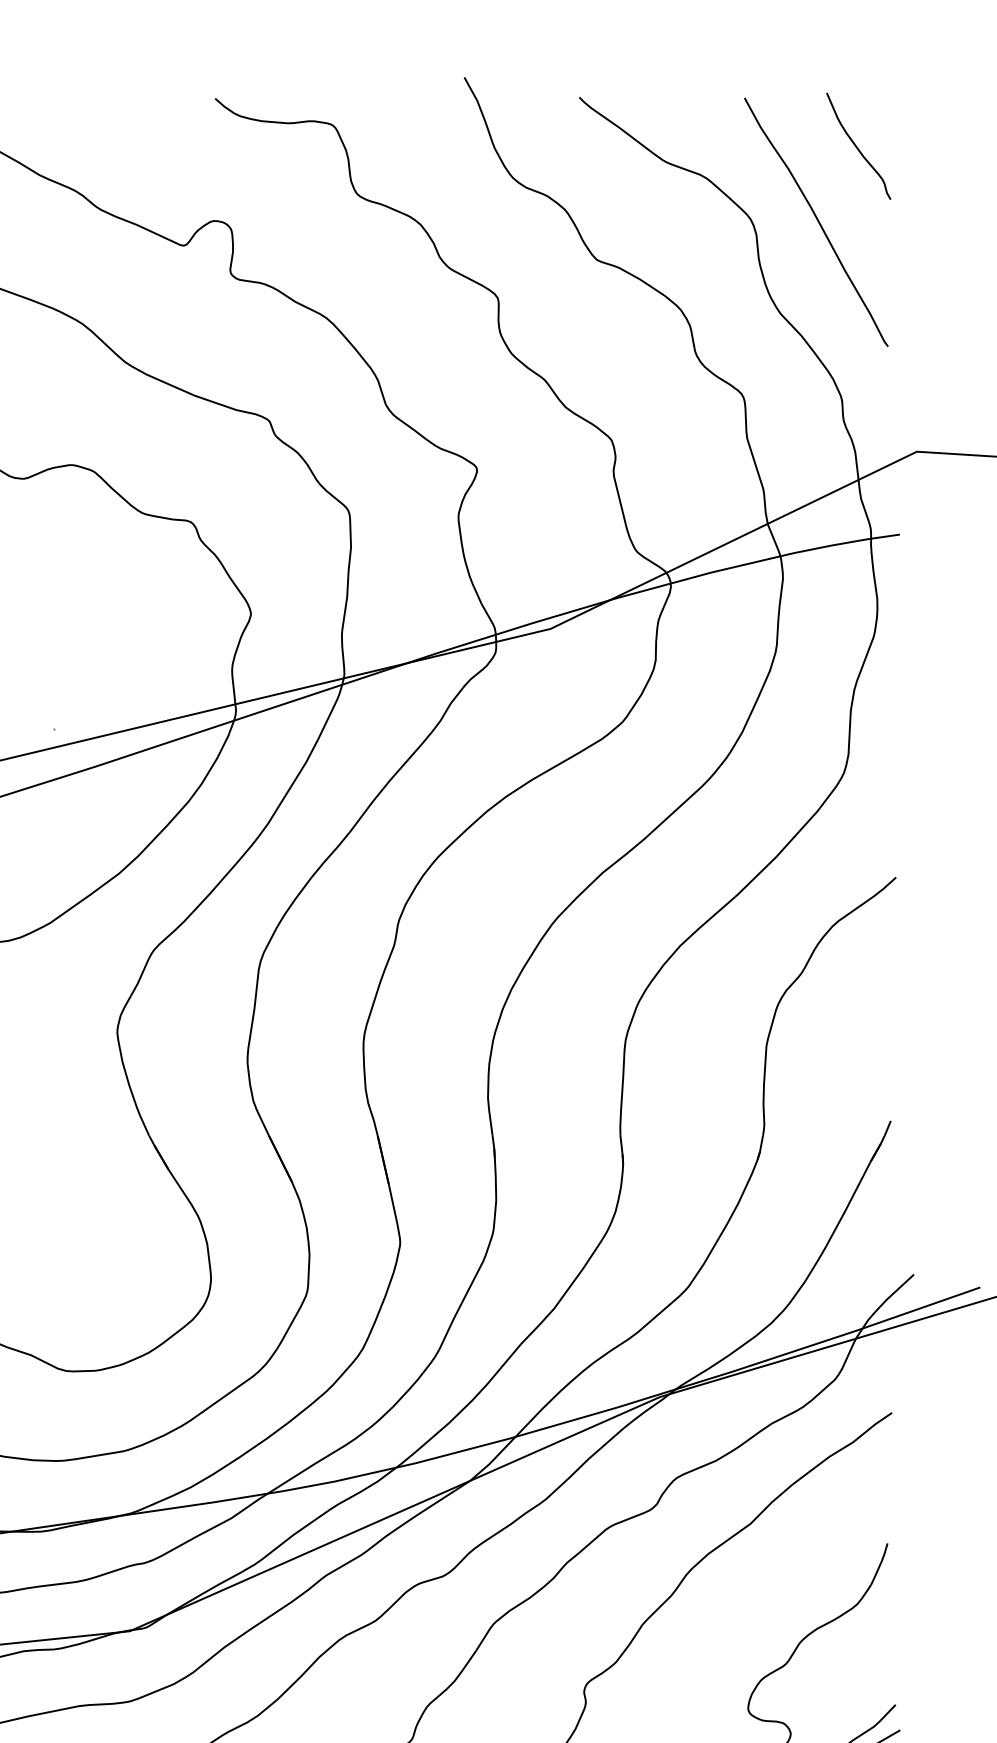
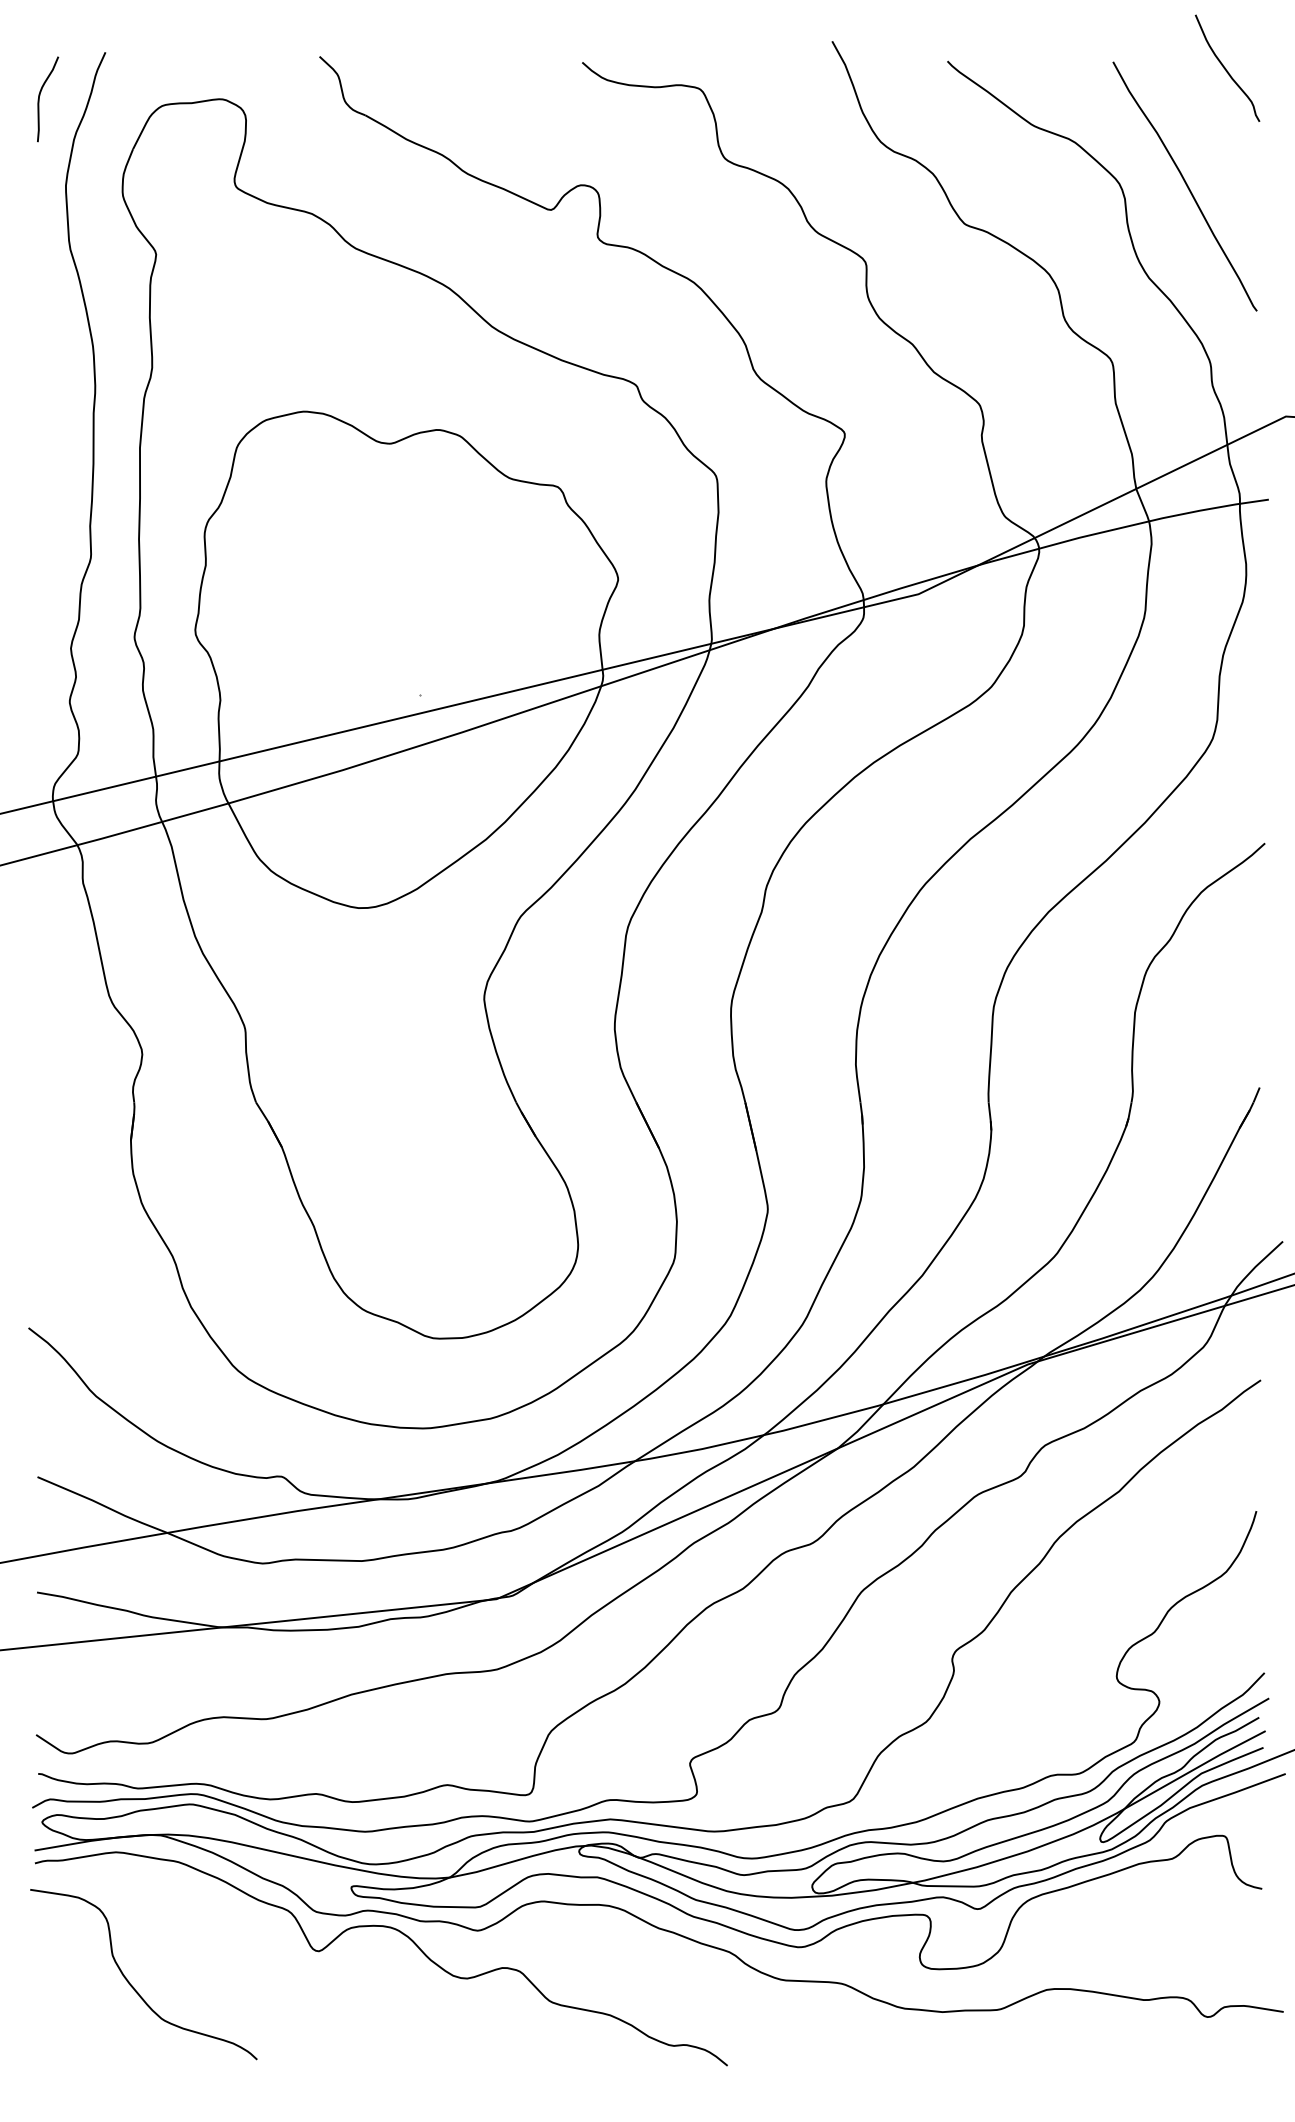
curve: (857, 146) -> (1226, 68), moved

